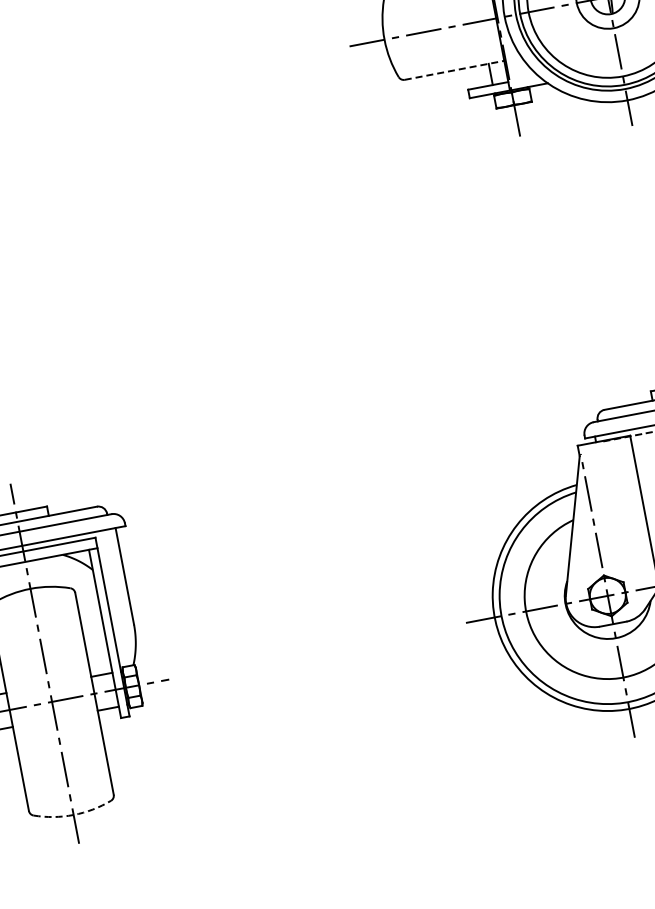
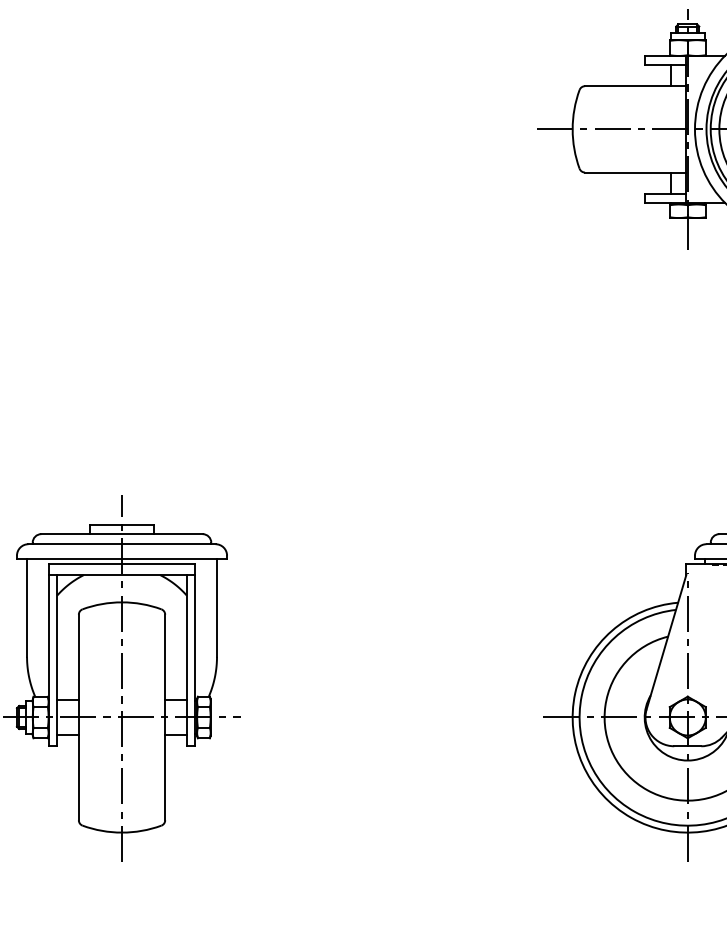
line: (454, 70) -> (635, 172), dashed -> solid
arc: (74, 814) -> (122, 832), dashed -> solid

